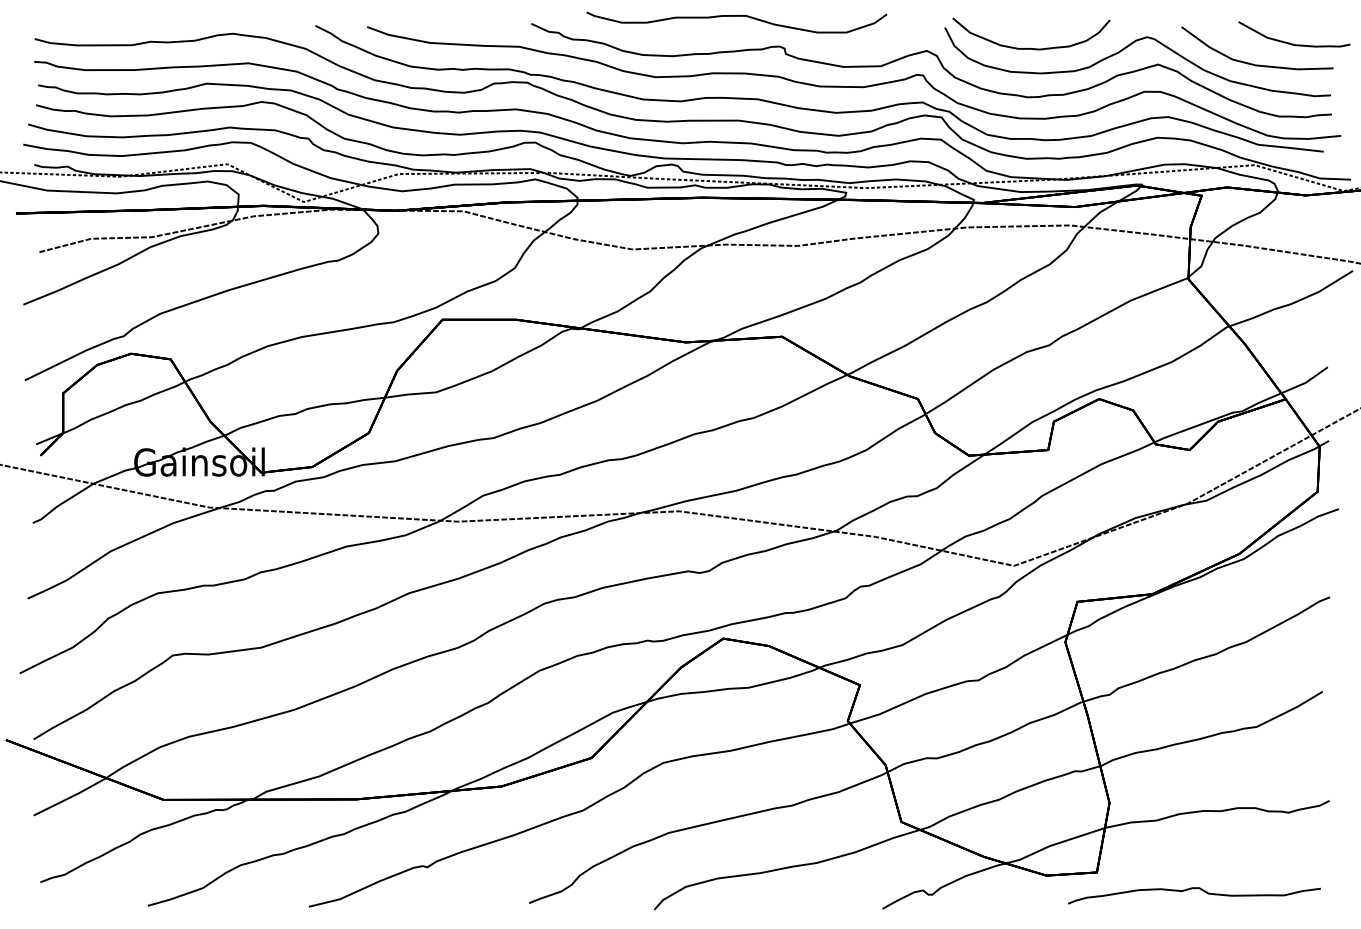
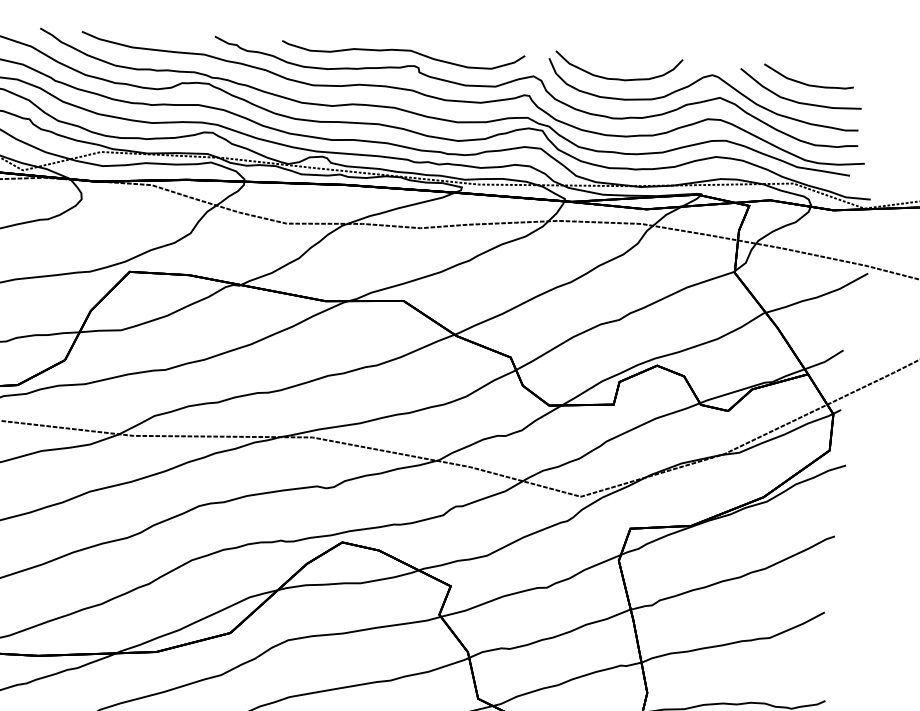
curve: (736, 16) -> (403, 50), moved
curve: (1293, 43) -> (807, 84), moved

